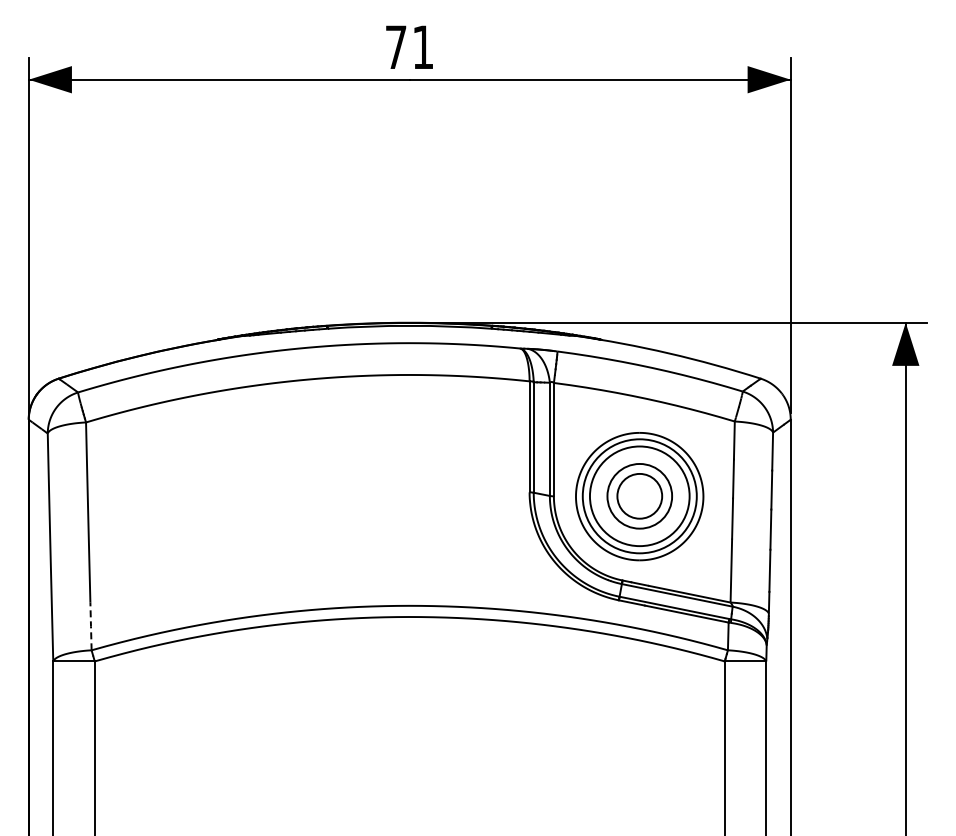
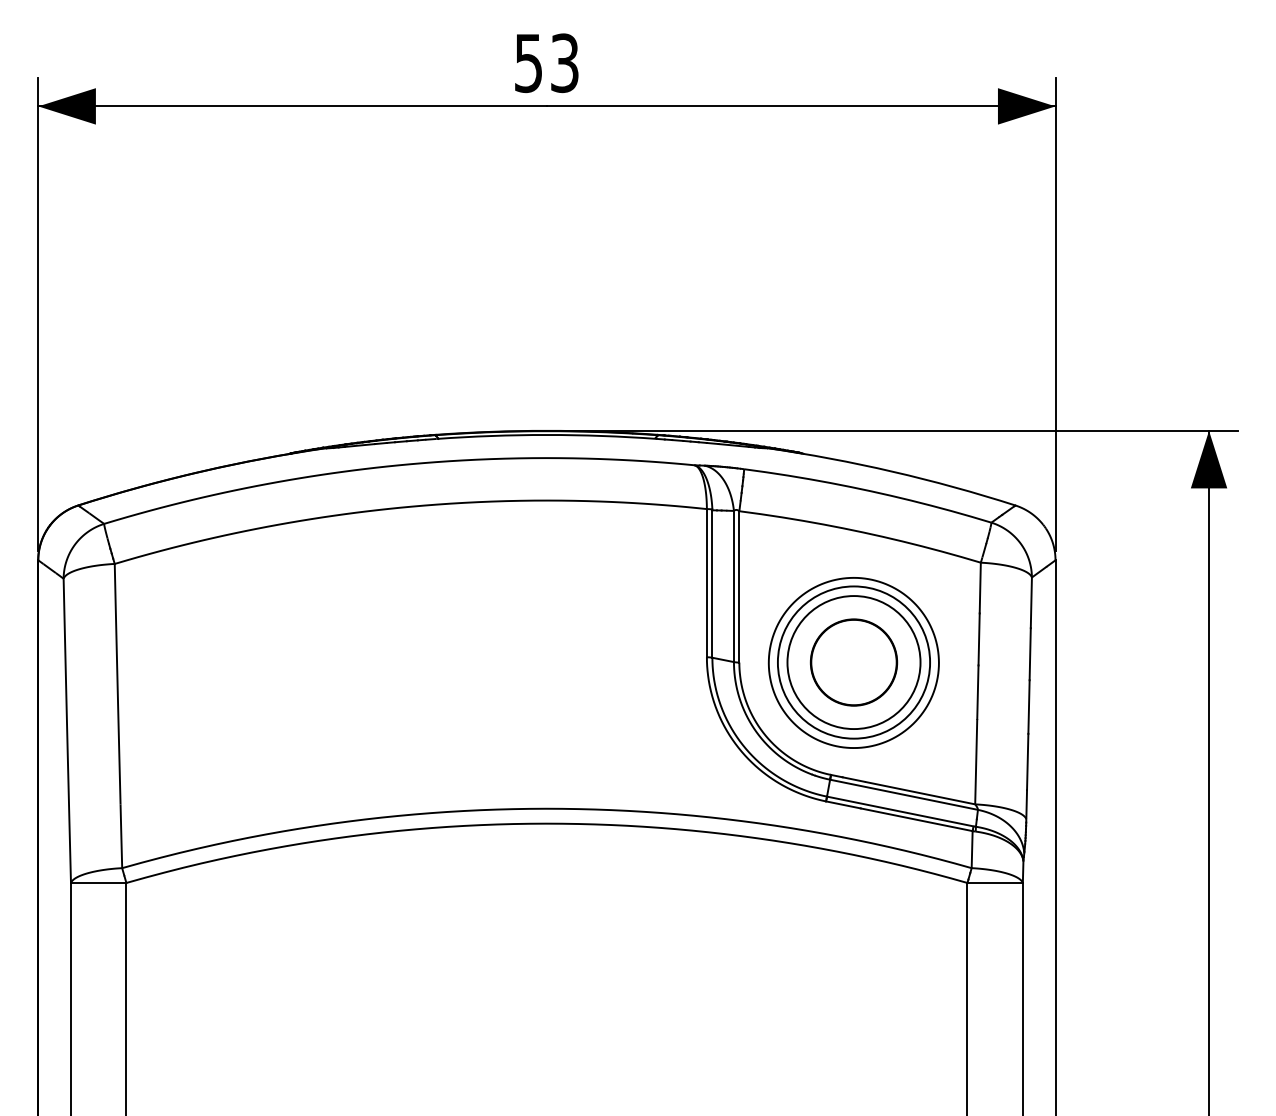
text: (409, 47) -> (546, 63), 71 -> 53
circle: (639, 496) -> (853, 662), size x1.43
line: (91, 626) -> (122, 836), dashed -> solid

